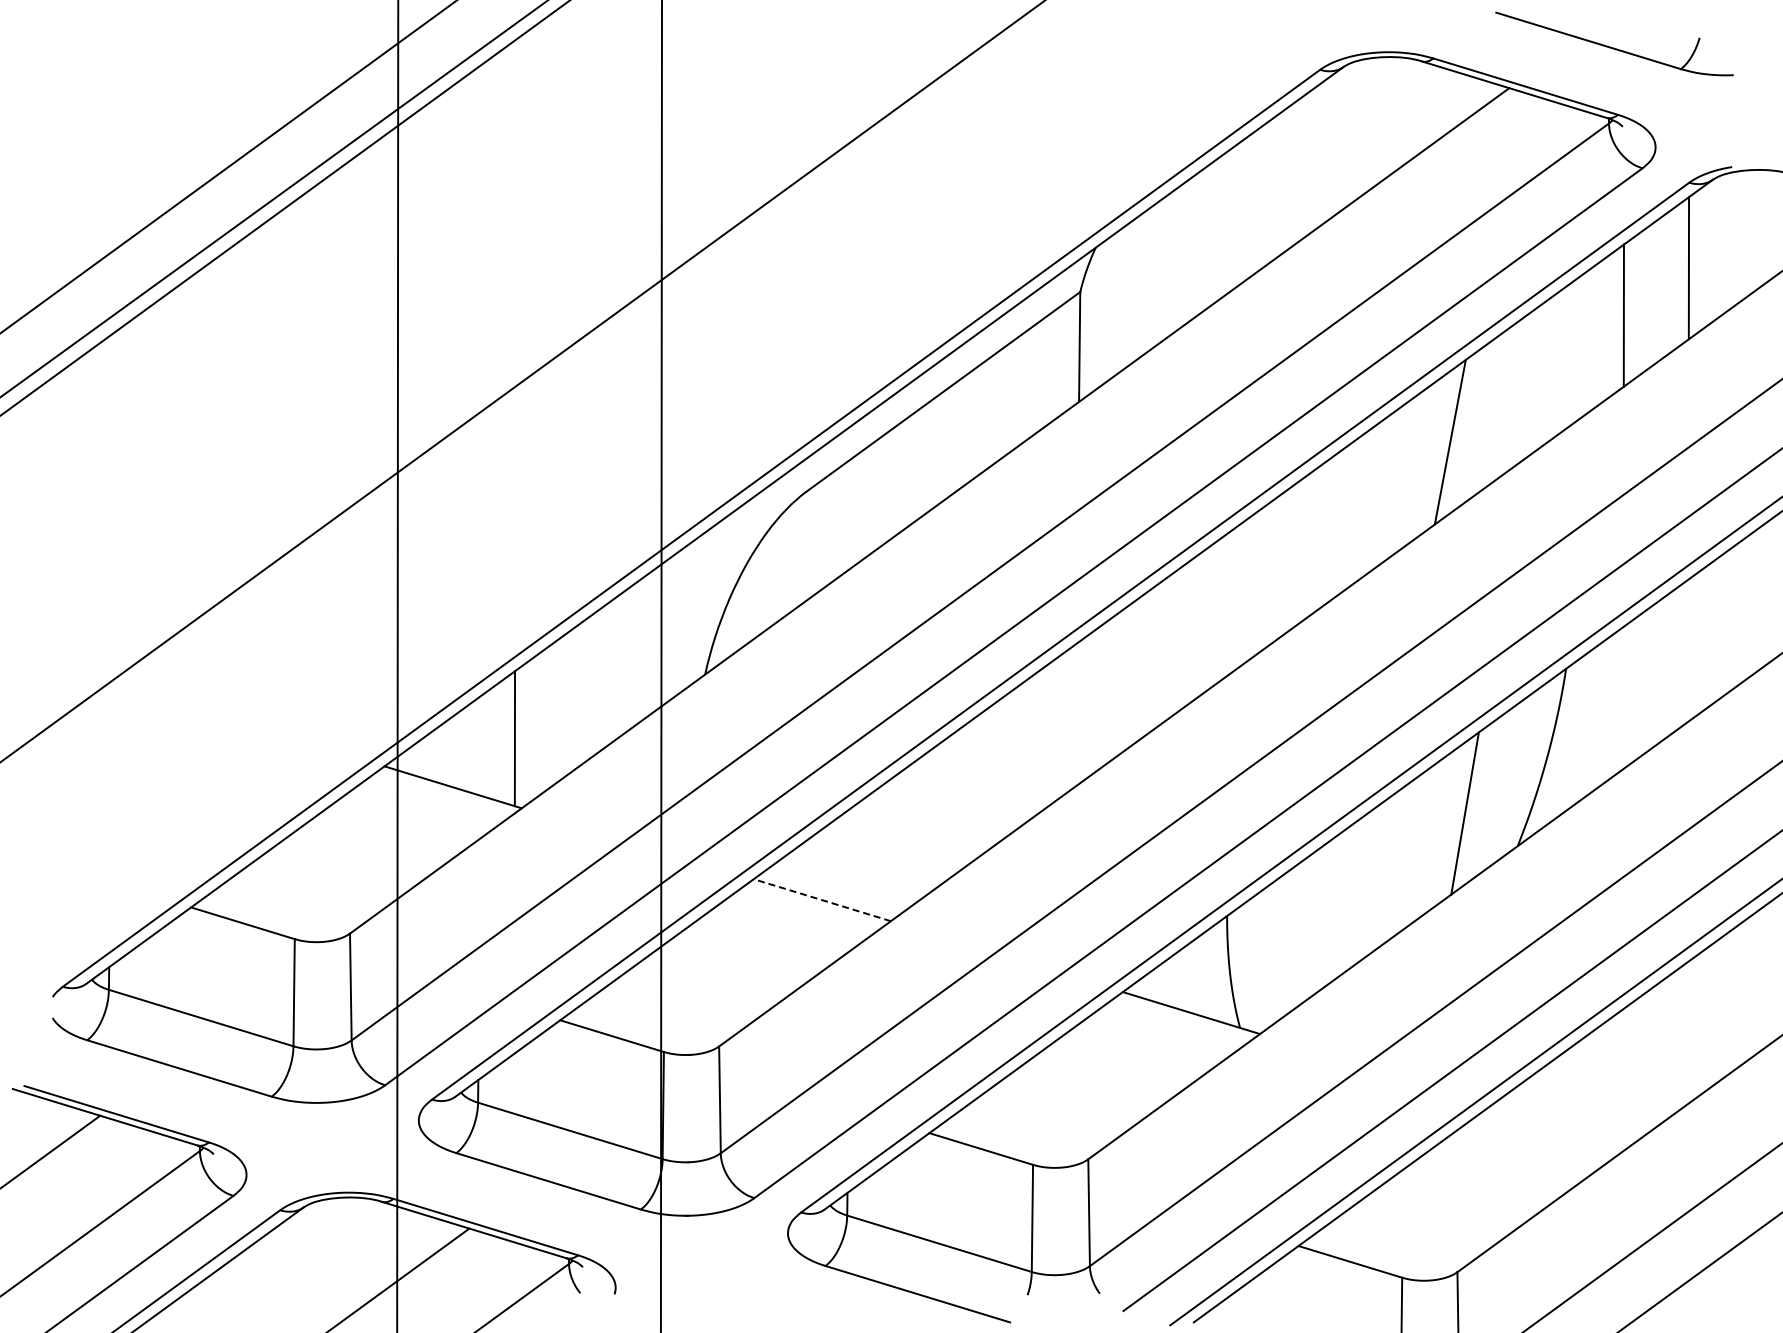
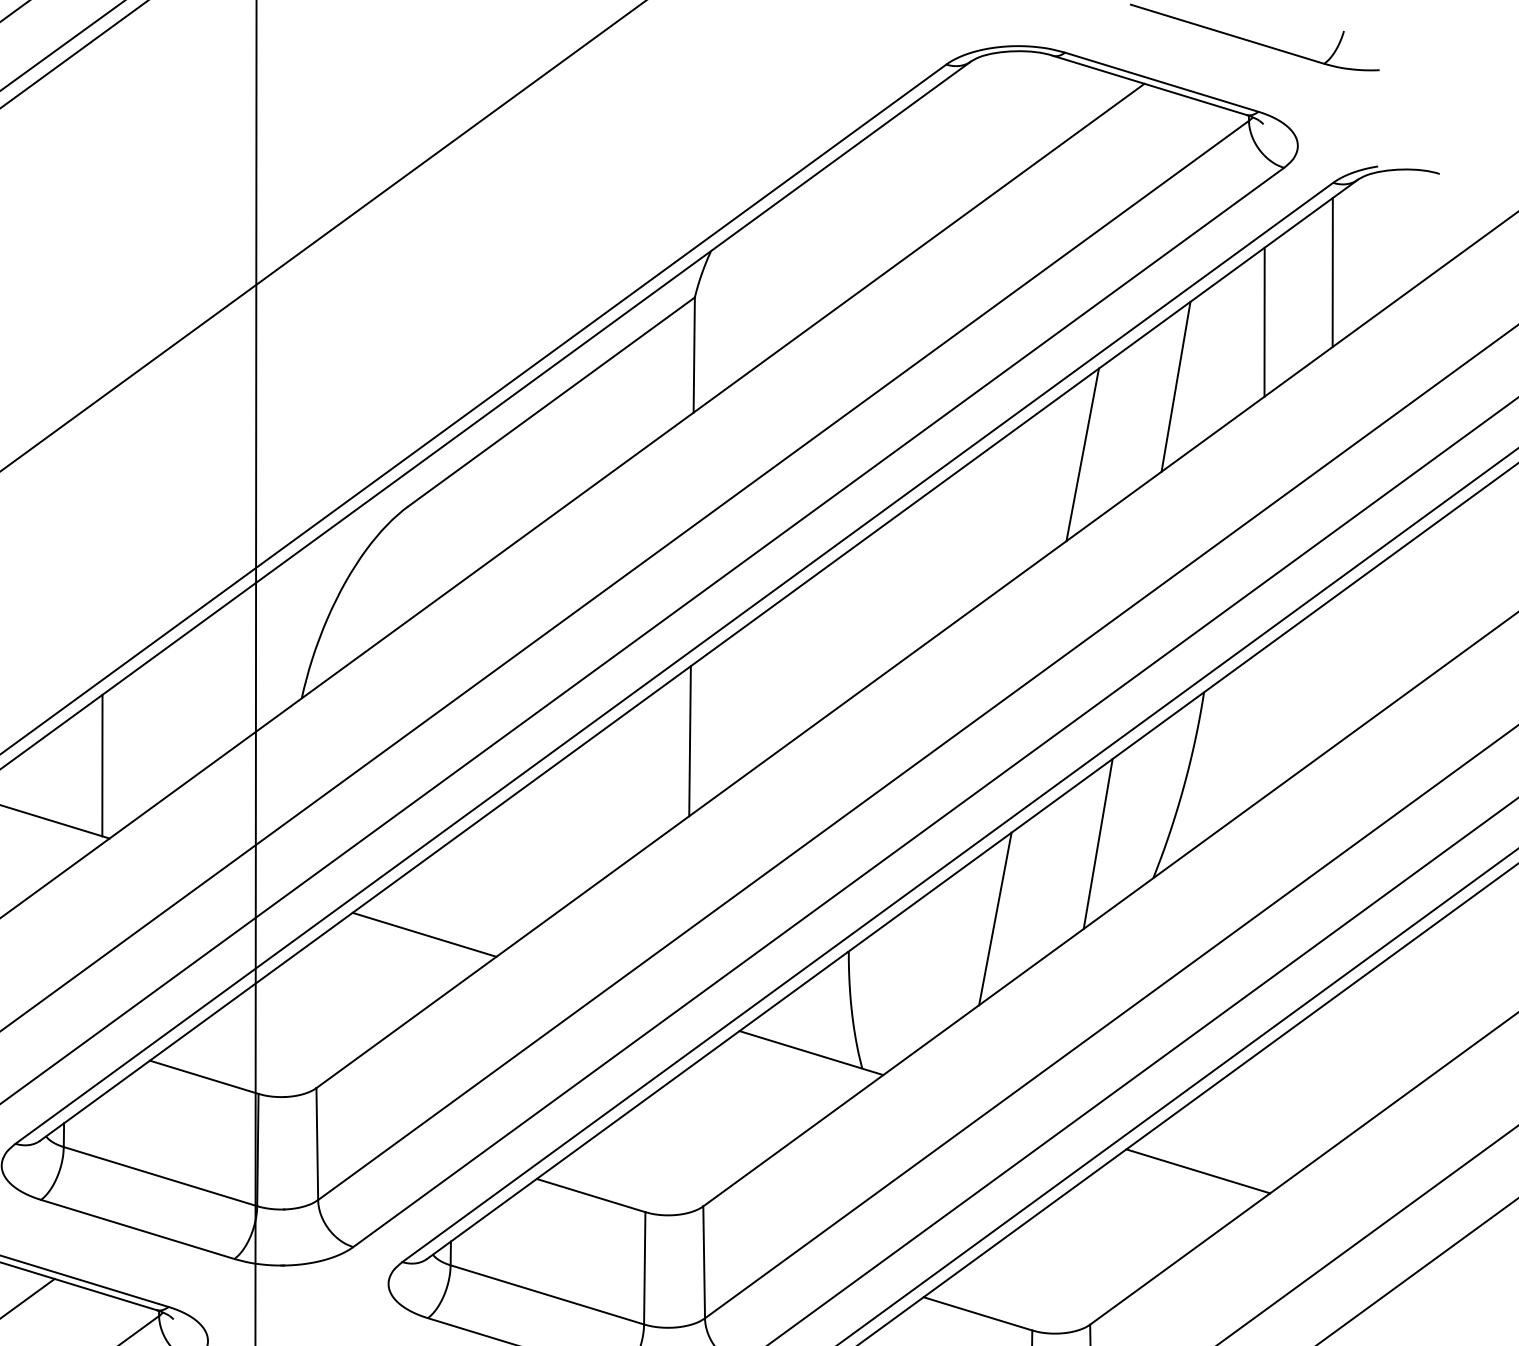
line: (1539, 377) -> (1176, 387), added
line: (1075, 715) -> (689, 741), added
line: (1366, 884) -> (994, 918), added
line: (822, 900) -> (424, 935), dashed -> solid
line: (1560, 1125) -> (1198, 1170), added

